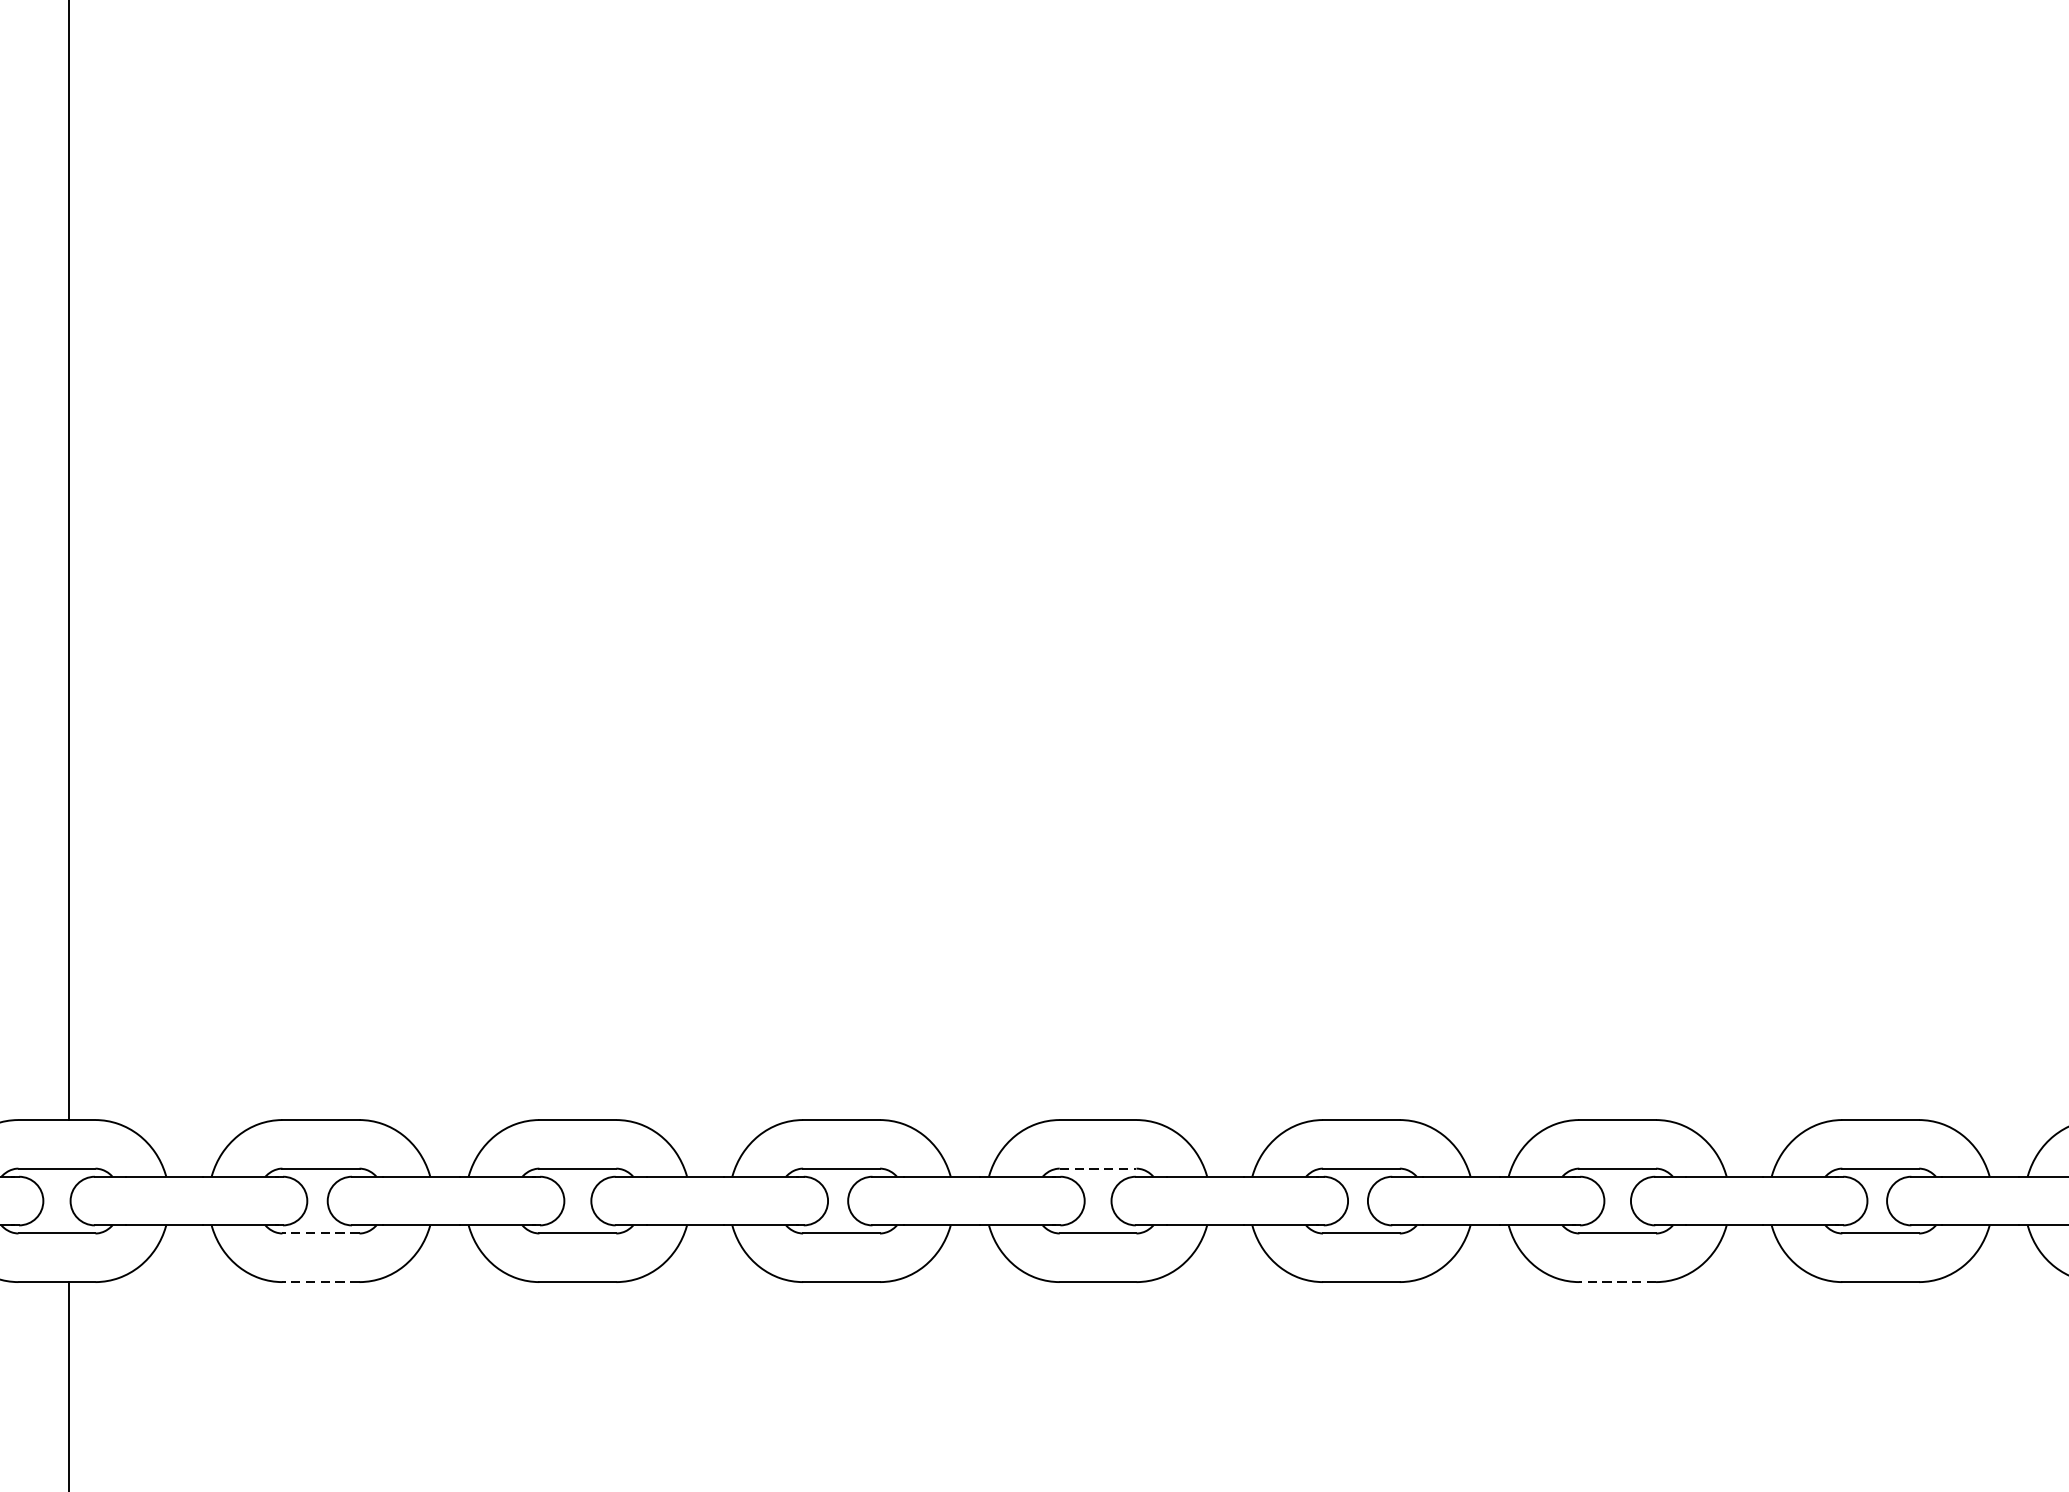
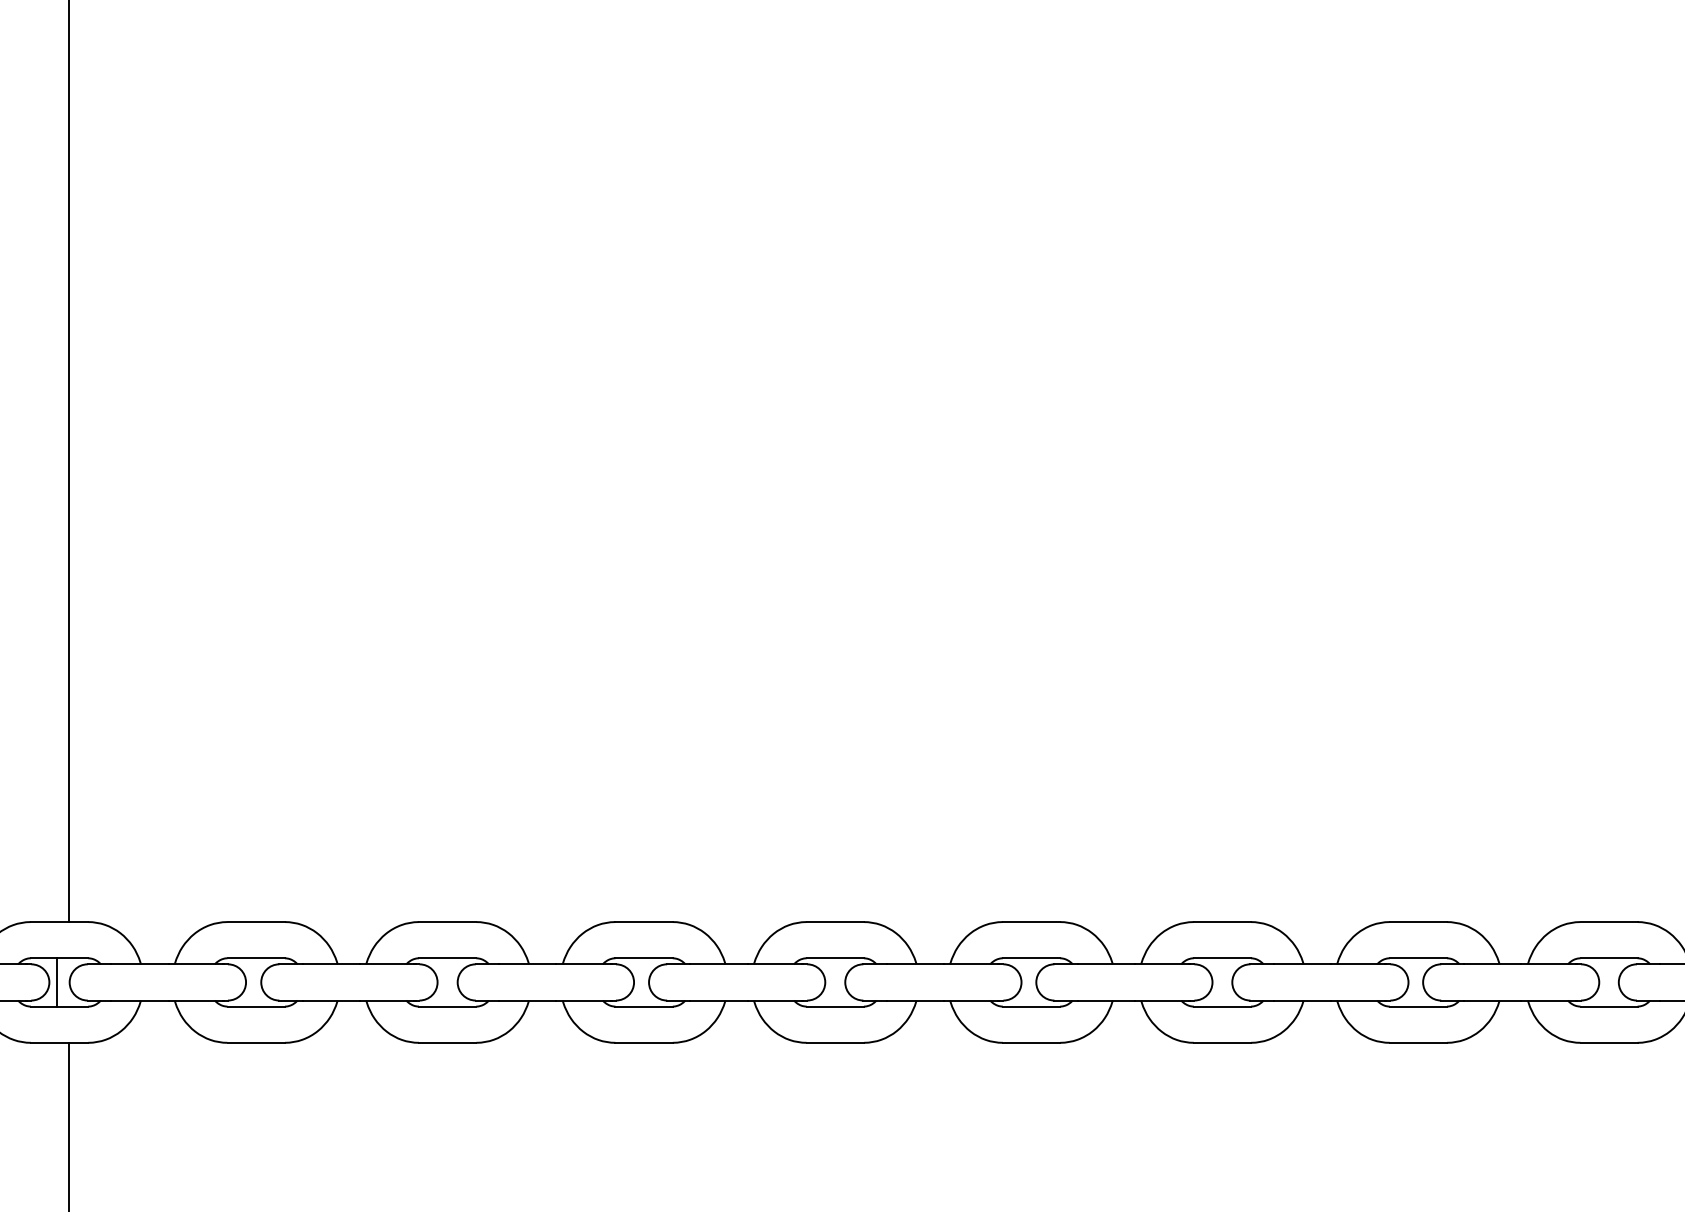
line: (1098, 1168) -> (835, 958), dashed -> solid
line: (54, 1201) -> (57, 982), added
line: (321, 1233) -> (256, 1006), dashed -> solid
line: (321, 1281) -> (256, 1042), dashed -> solid
line: (1617, 1281) -> (1222, 1042), dashed -> solid

